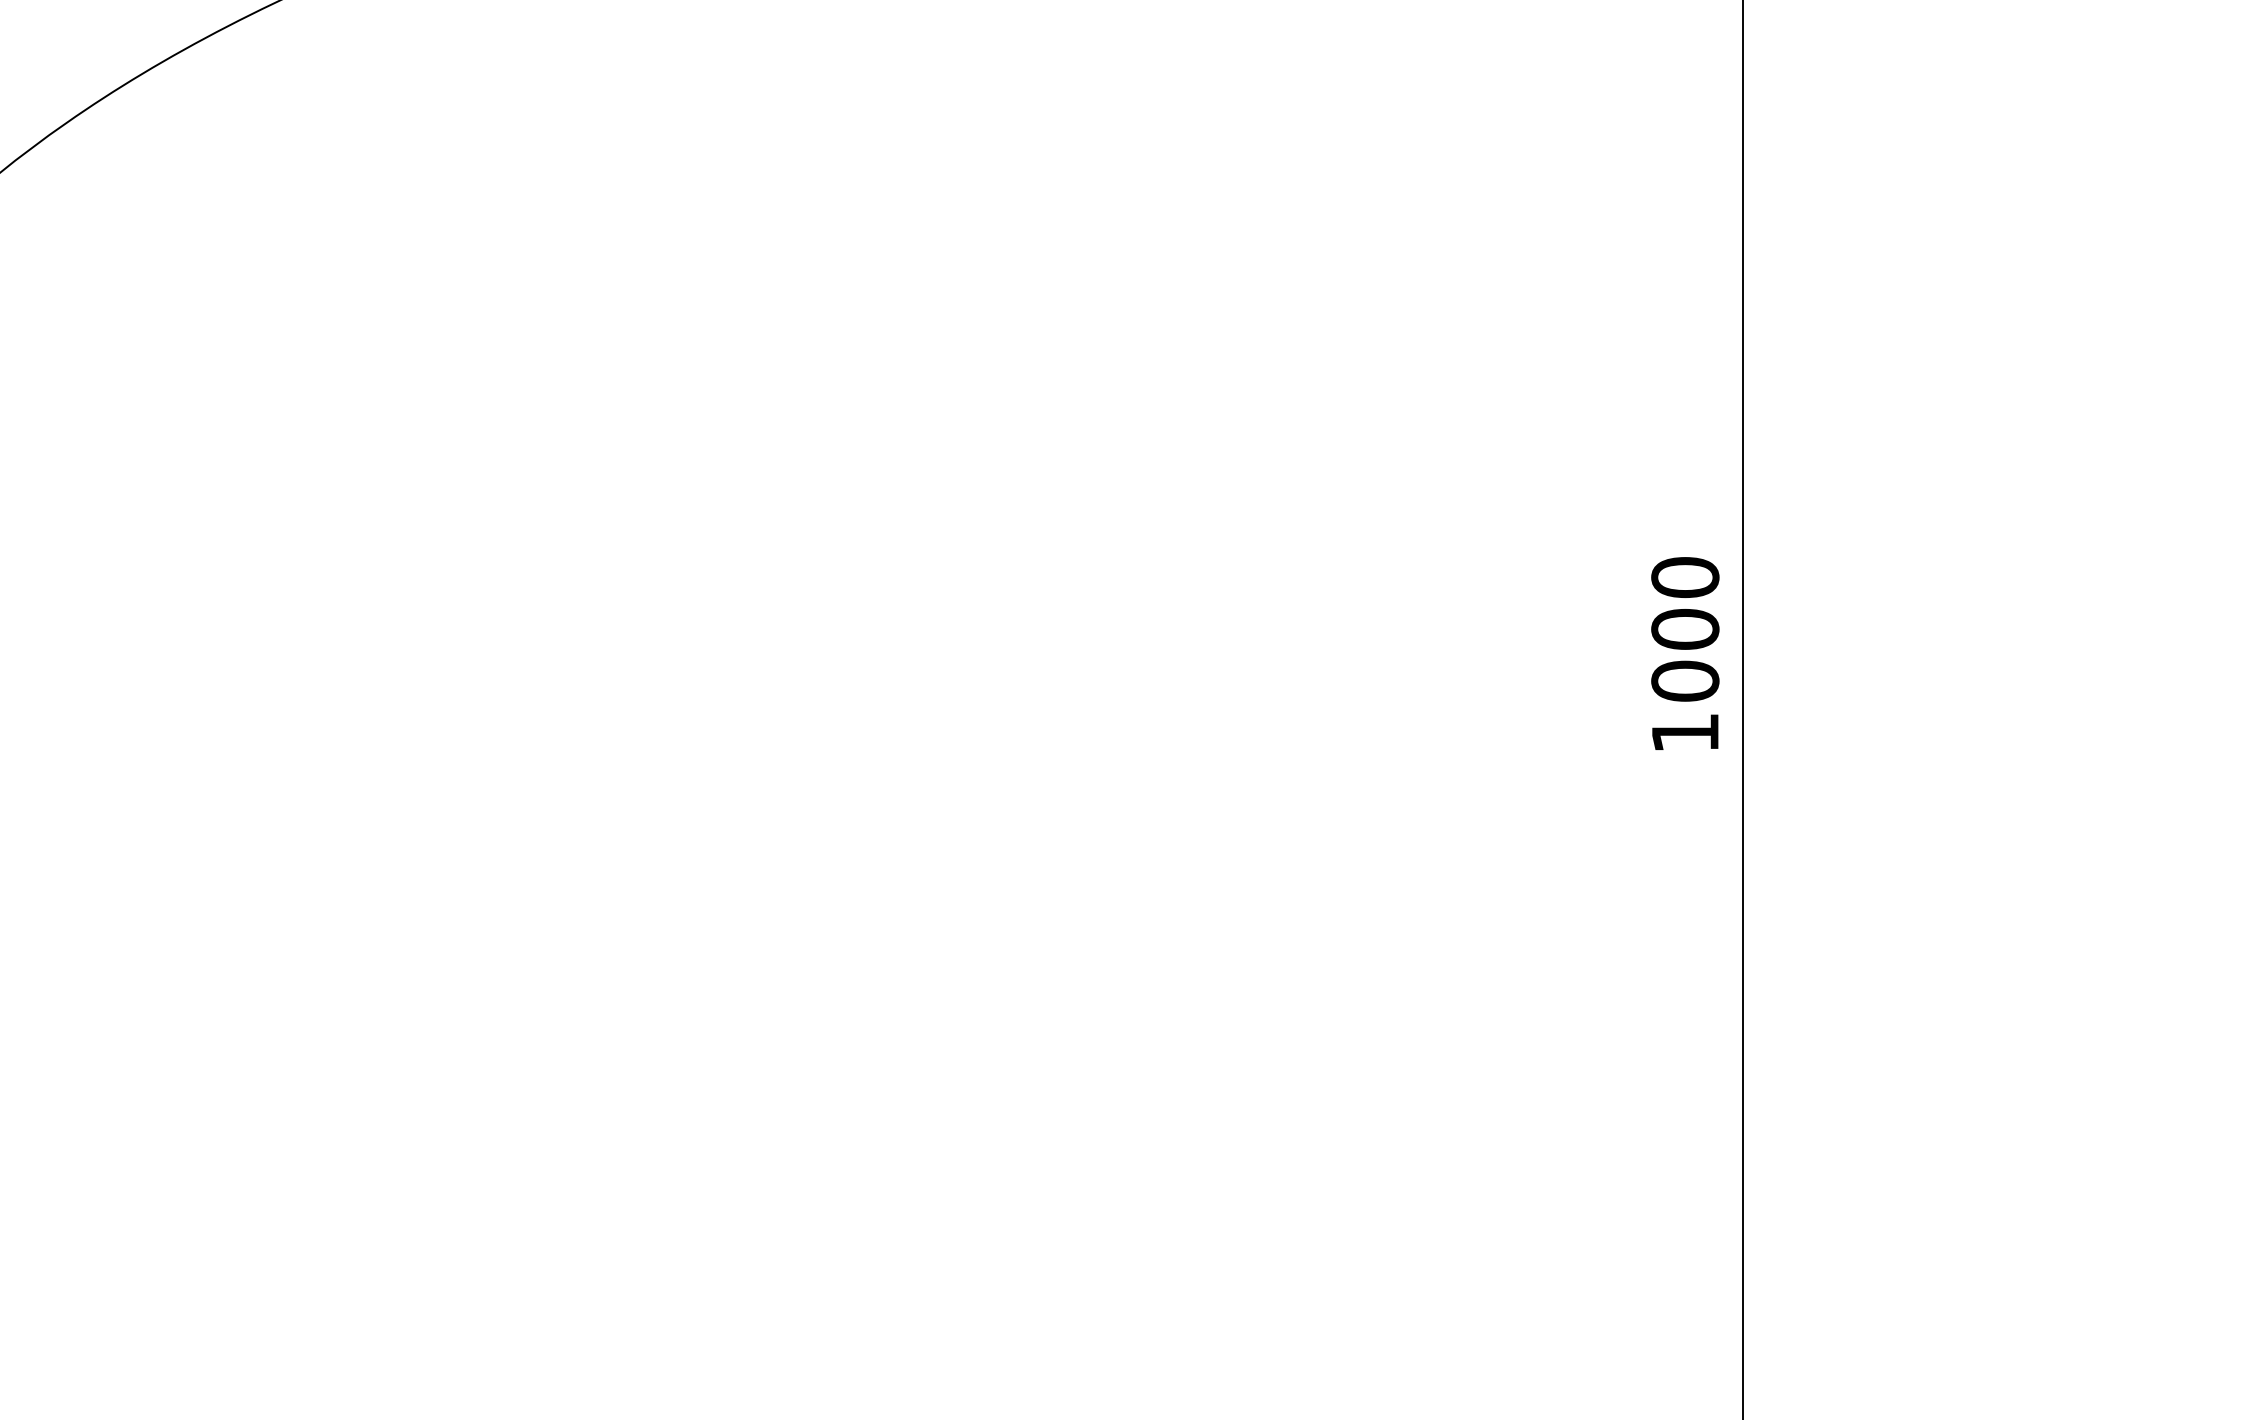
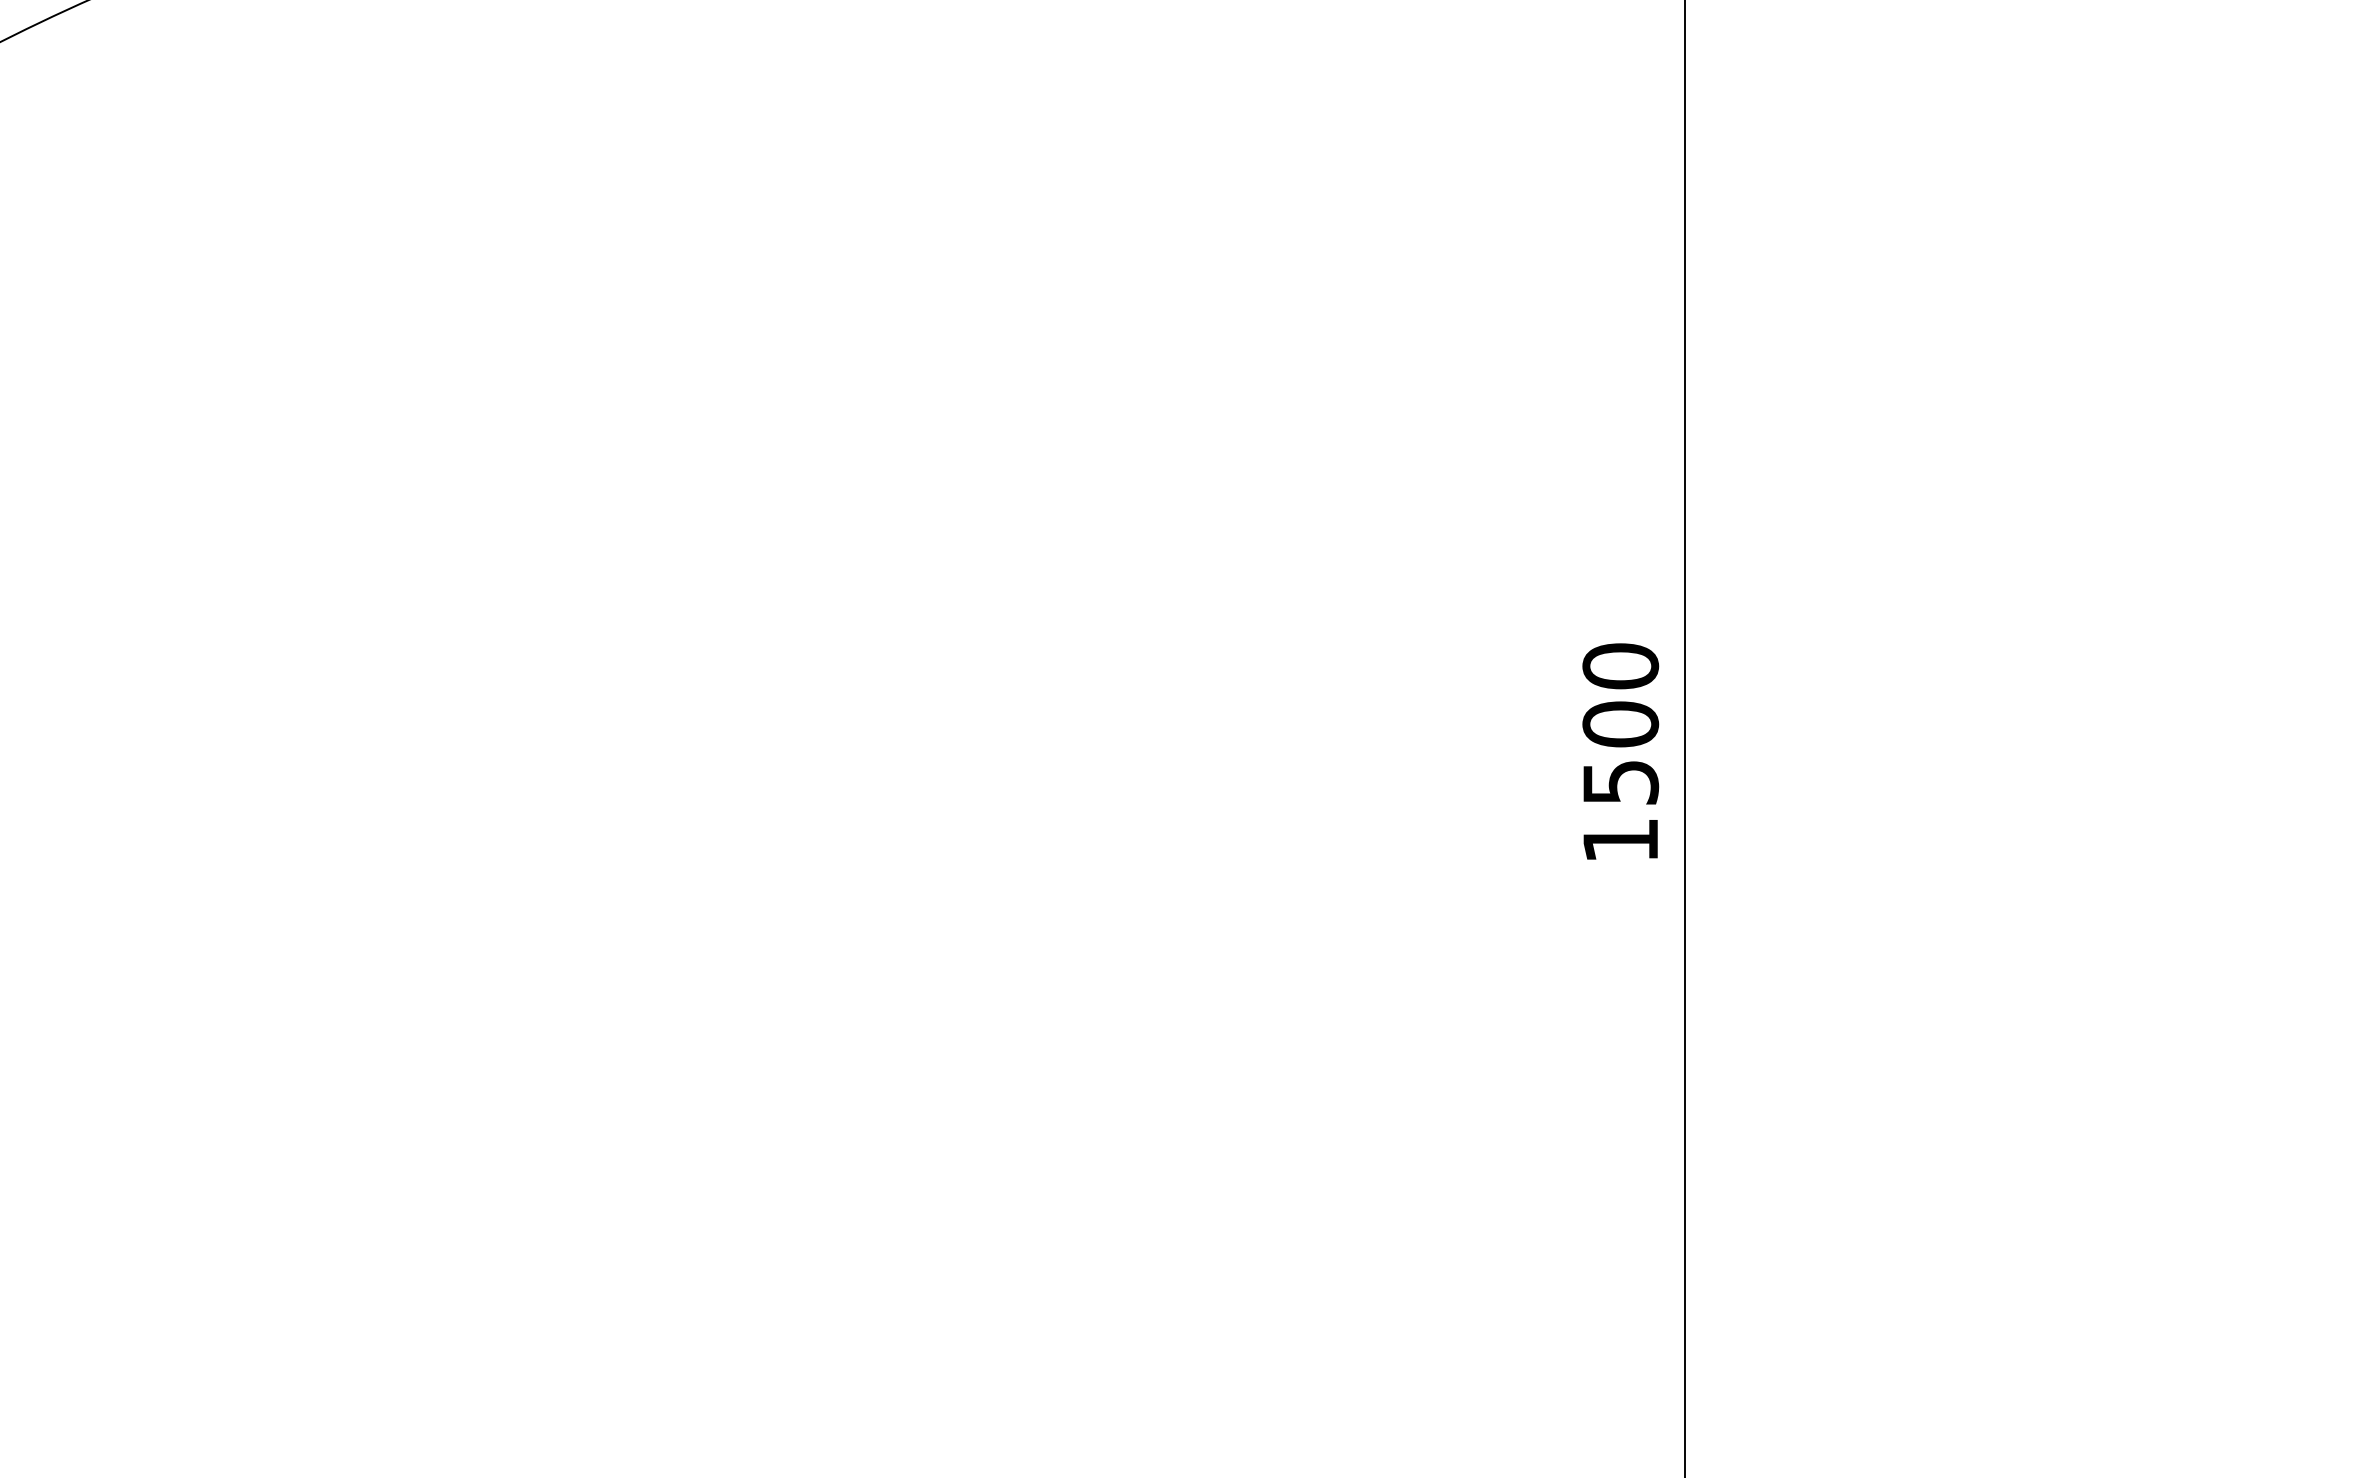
text: (1685, 680) -> (1620, 781), 1000 -> 1500

